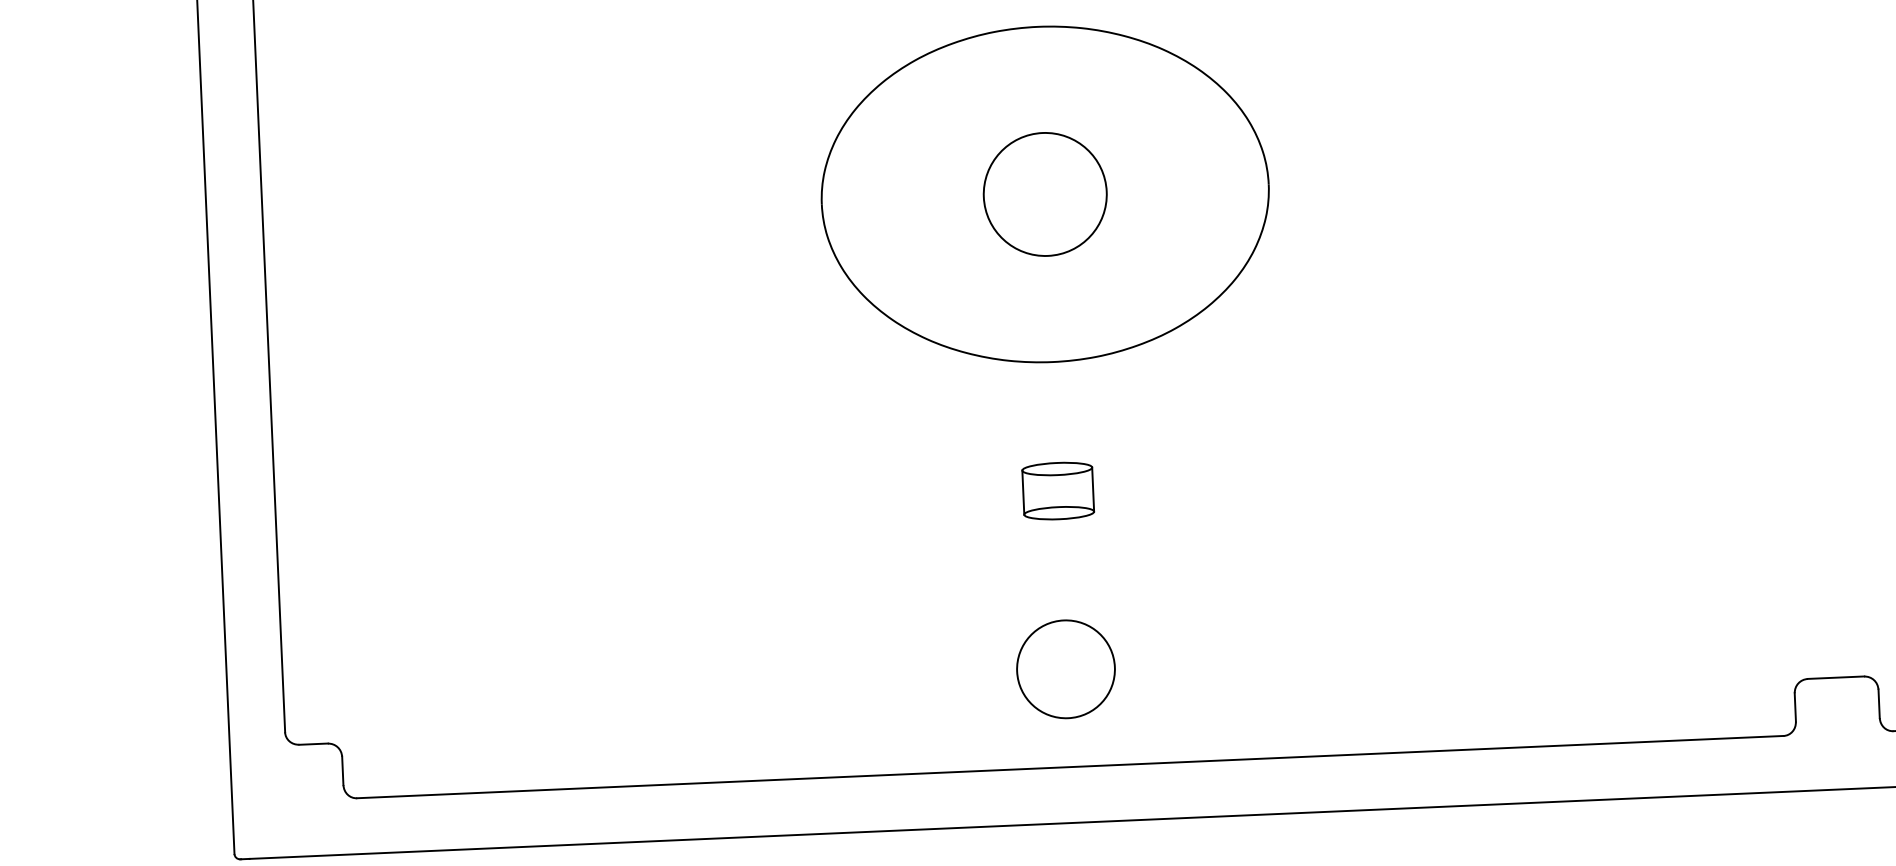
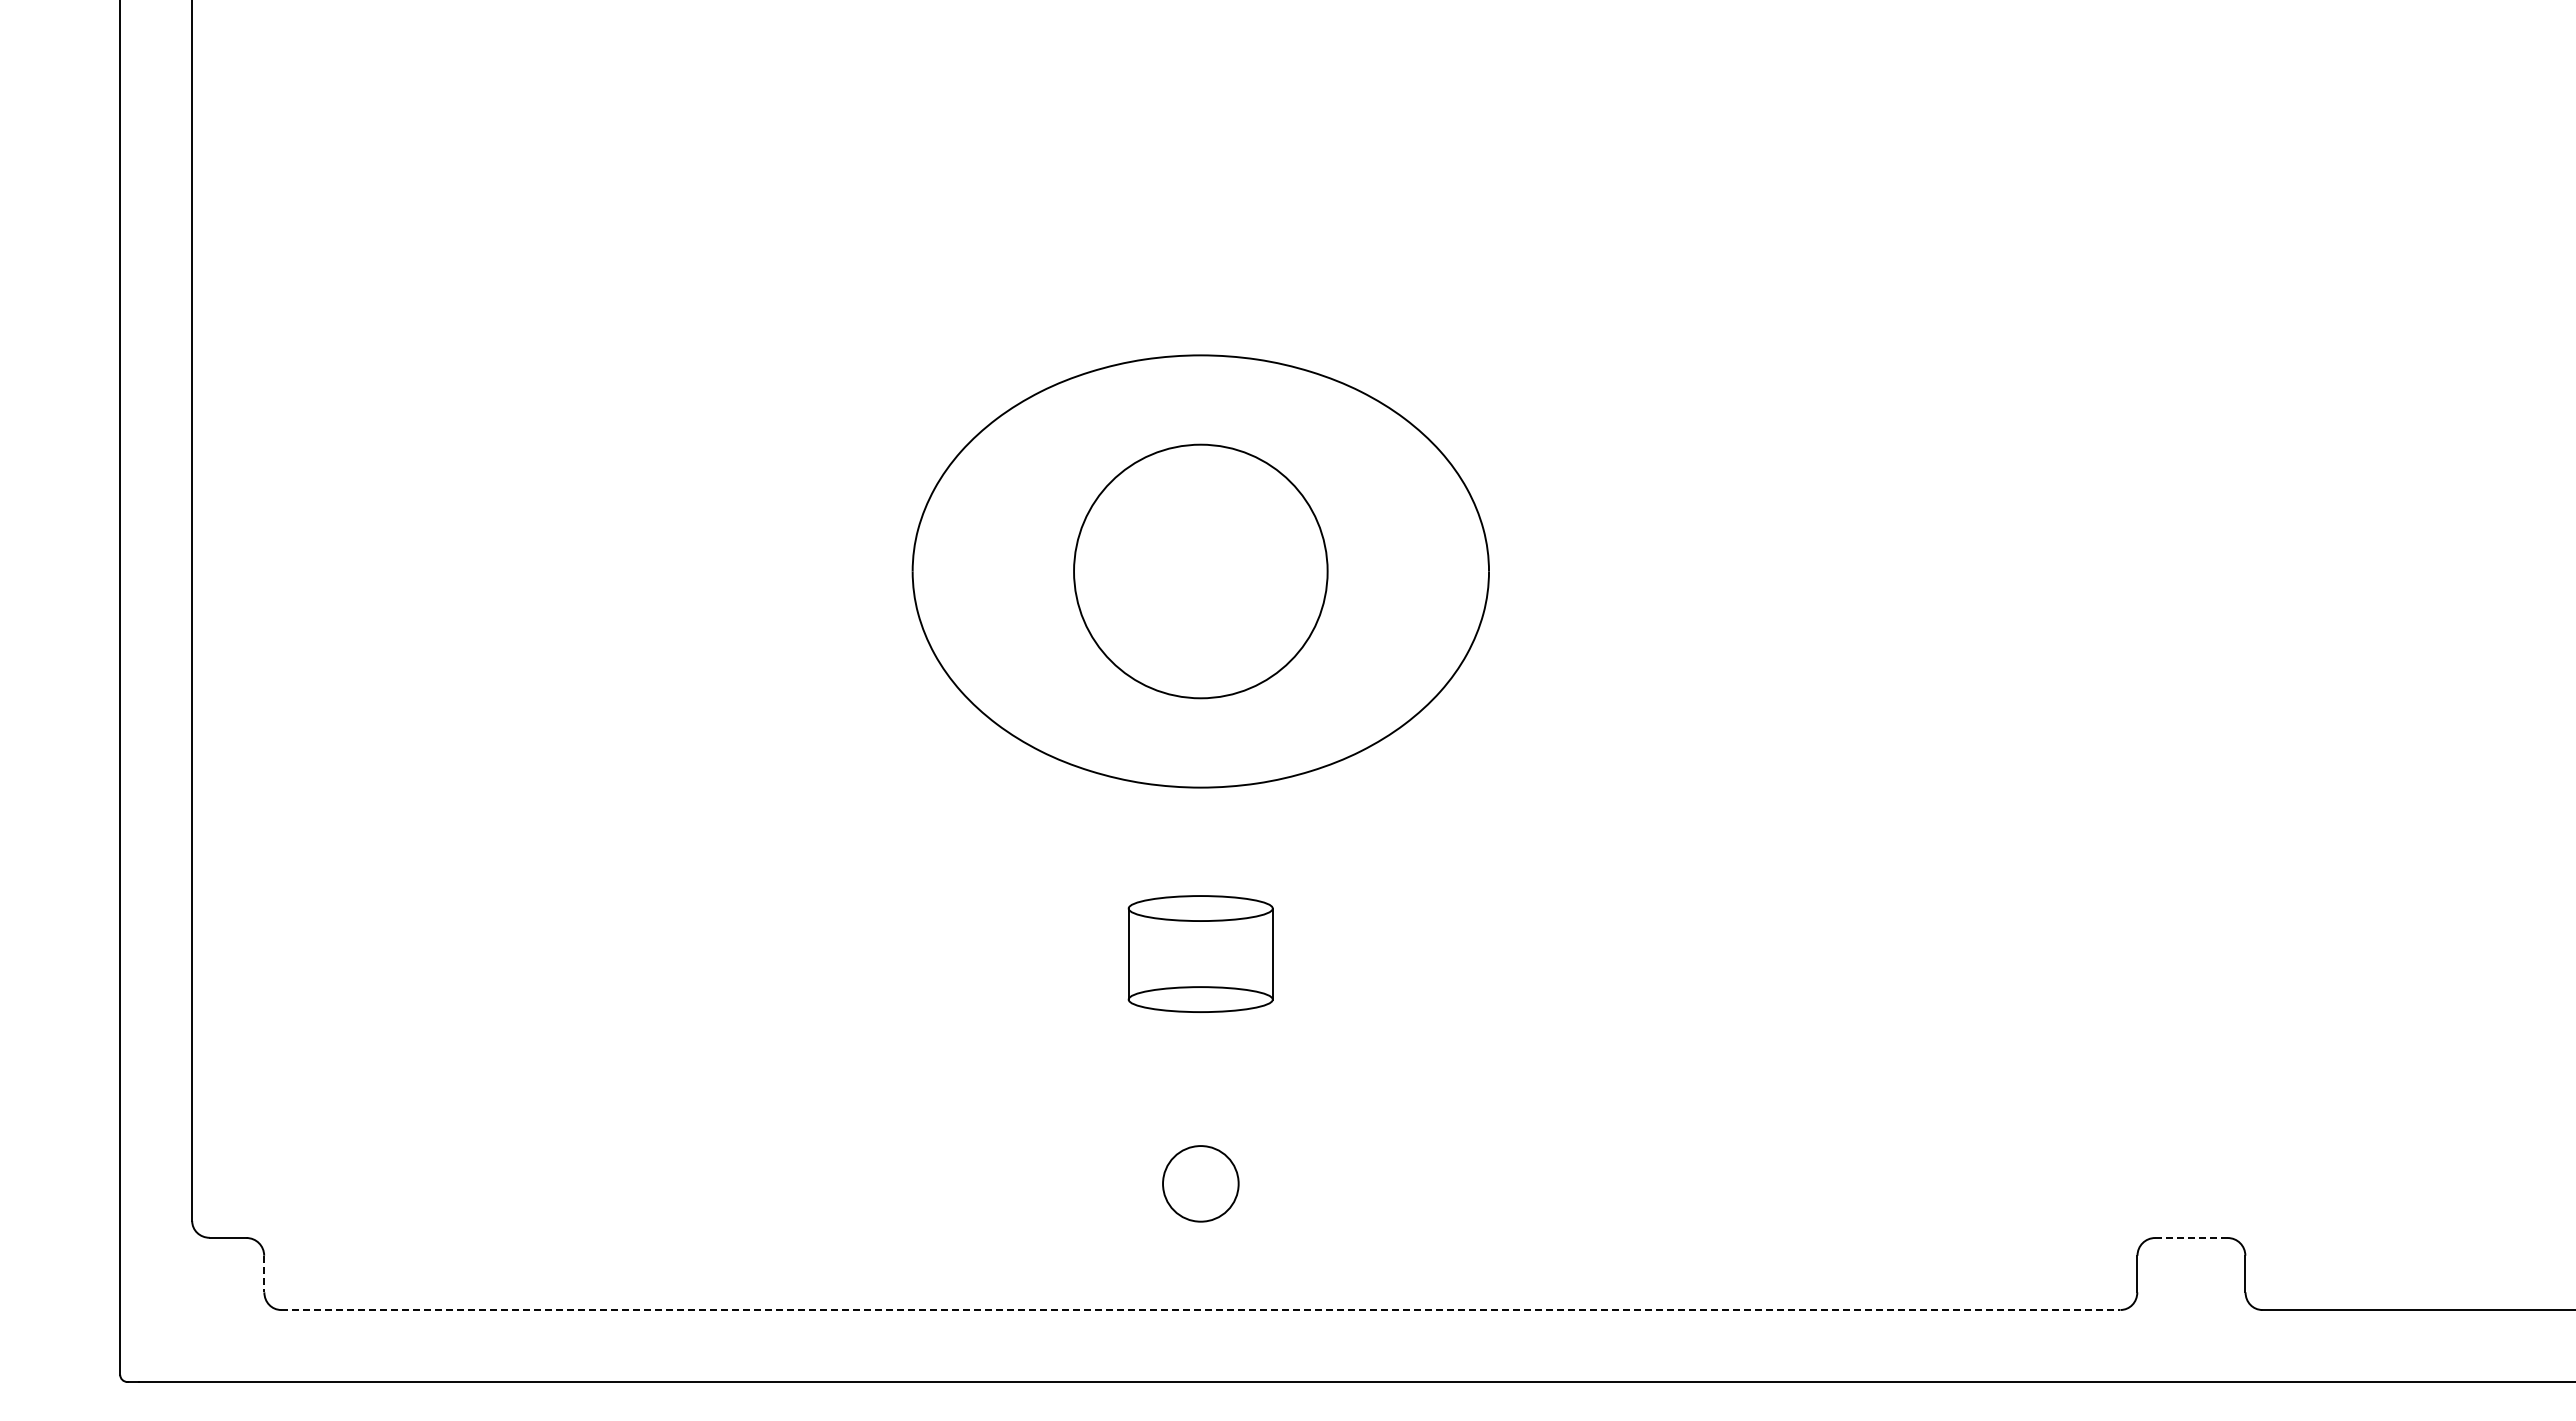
circle: (1045, 194) -> (1200, 571), size x1.6
part: (1057, 490) -> (1200, 953), size x1.6
circle: (1065, 669) -> (1200, 1183), size x0.6
line: (1836, 677) -> (2191, 1237), solid -> dashed
line: (1070, 766) -> (1200, 1309), solid -> dashed
line: (342, 771) -> (264, 1274), solid -> dashed

